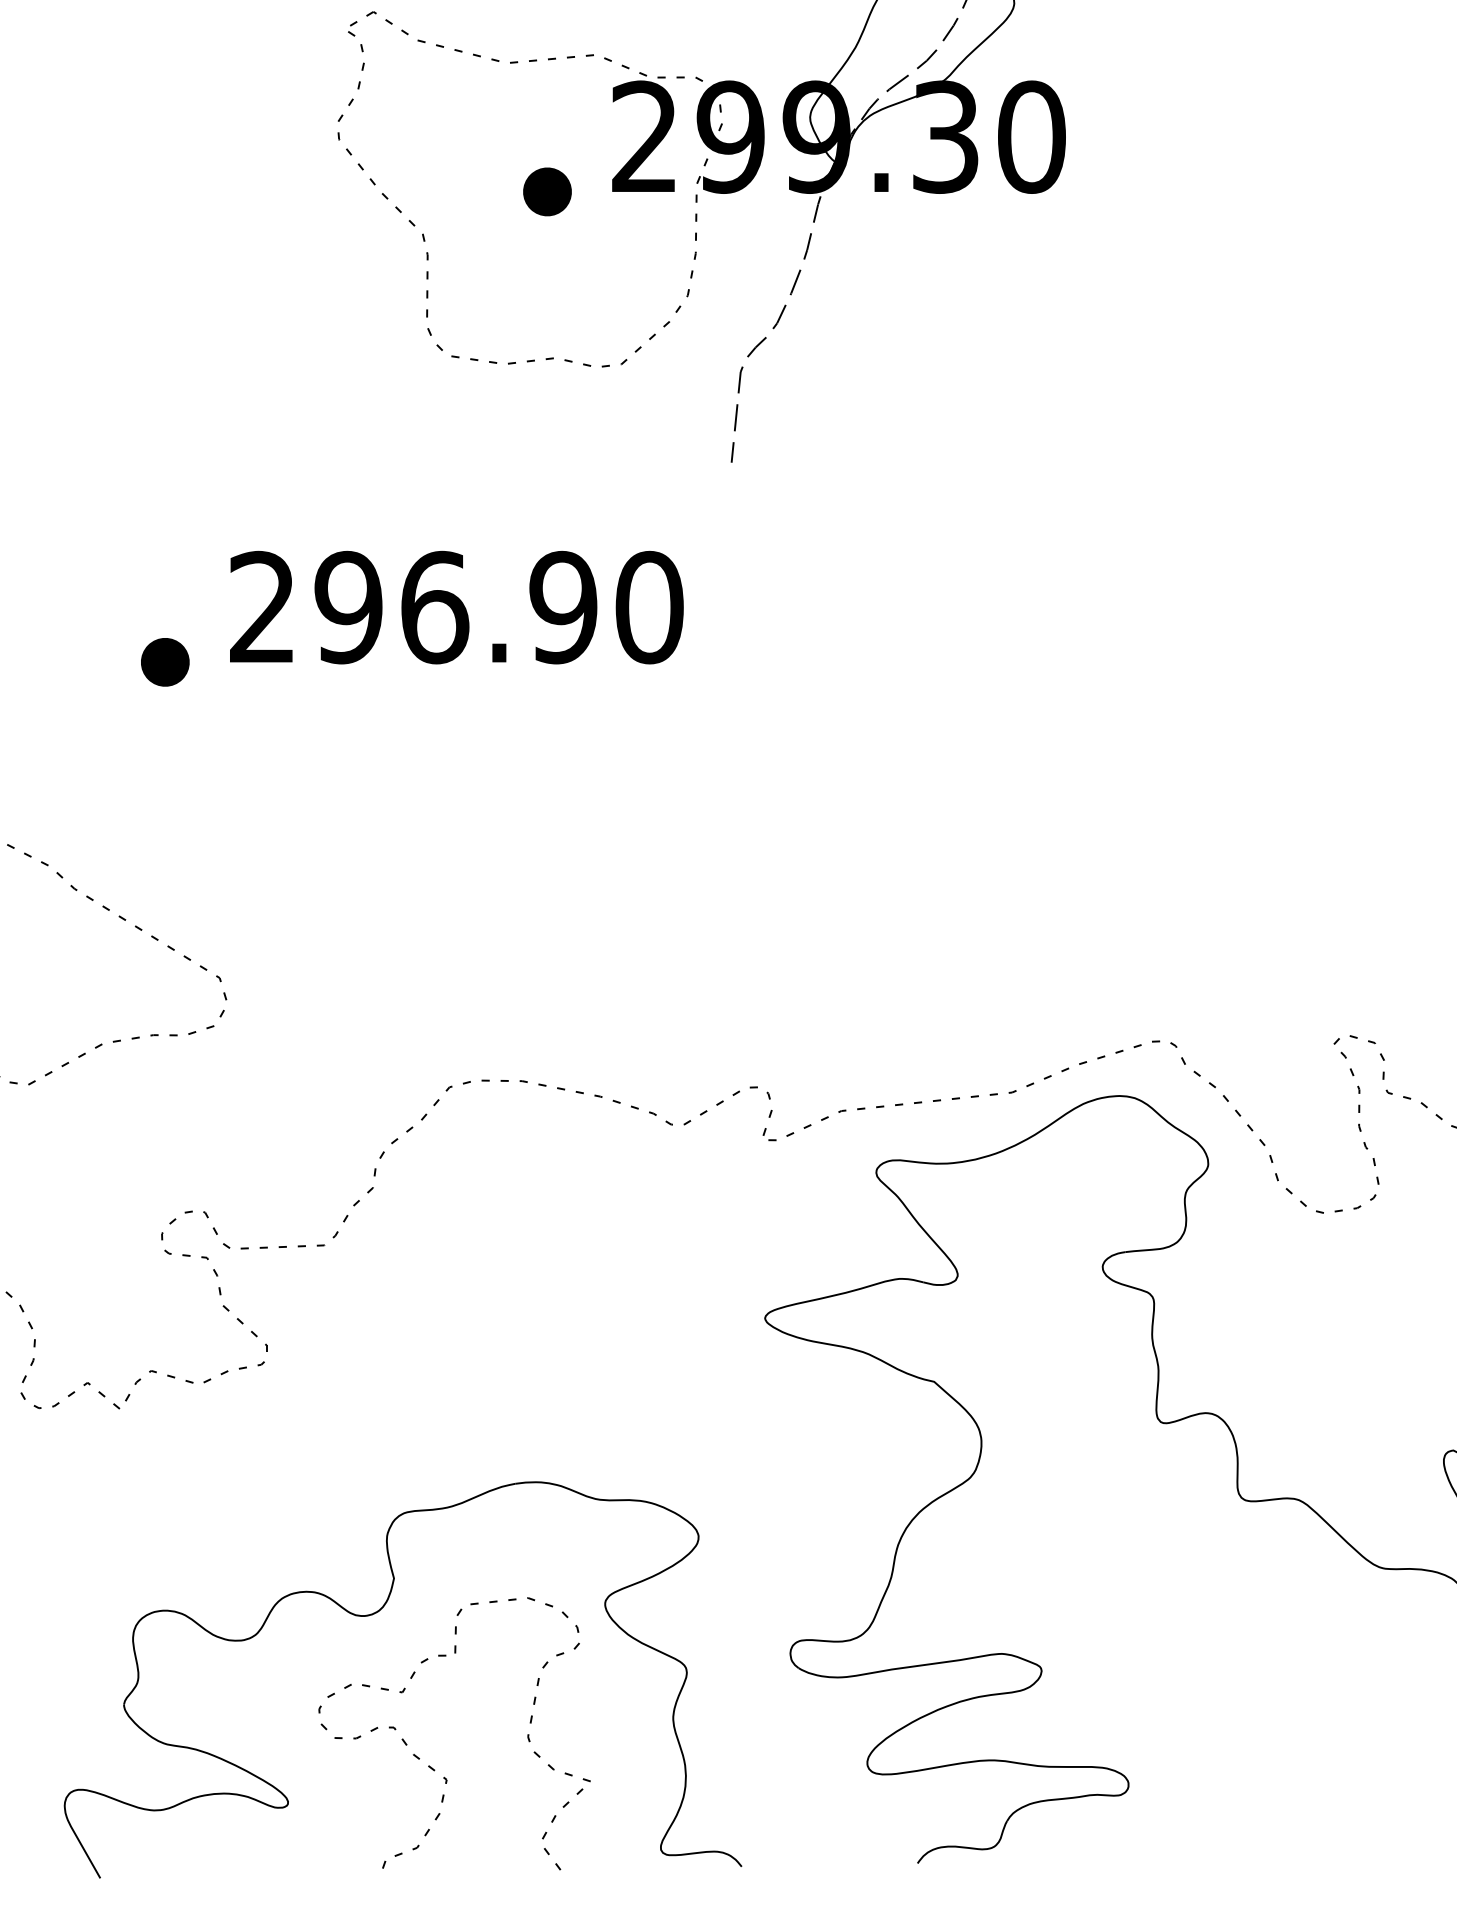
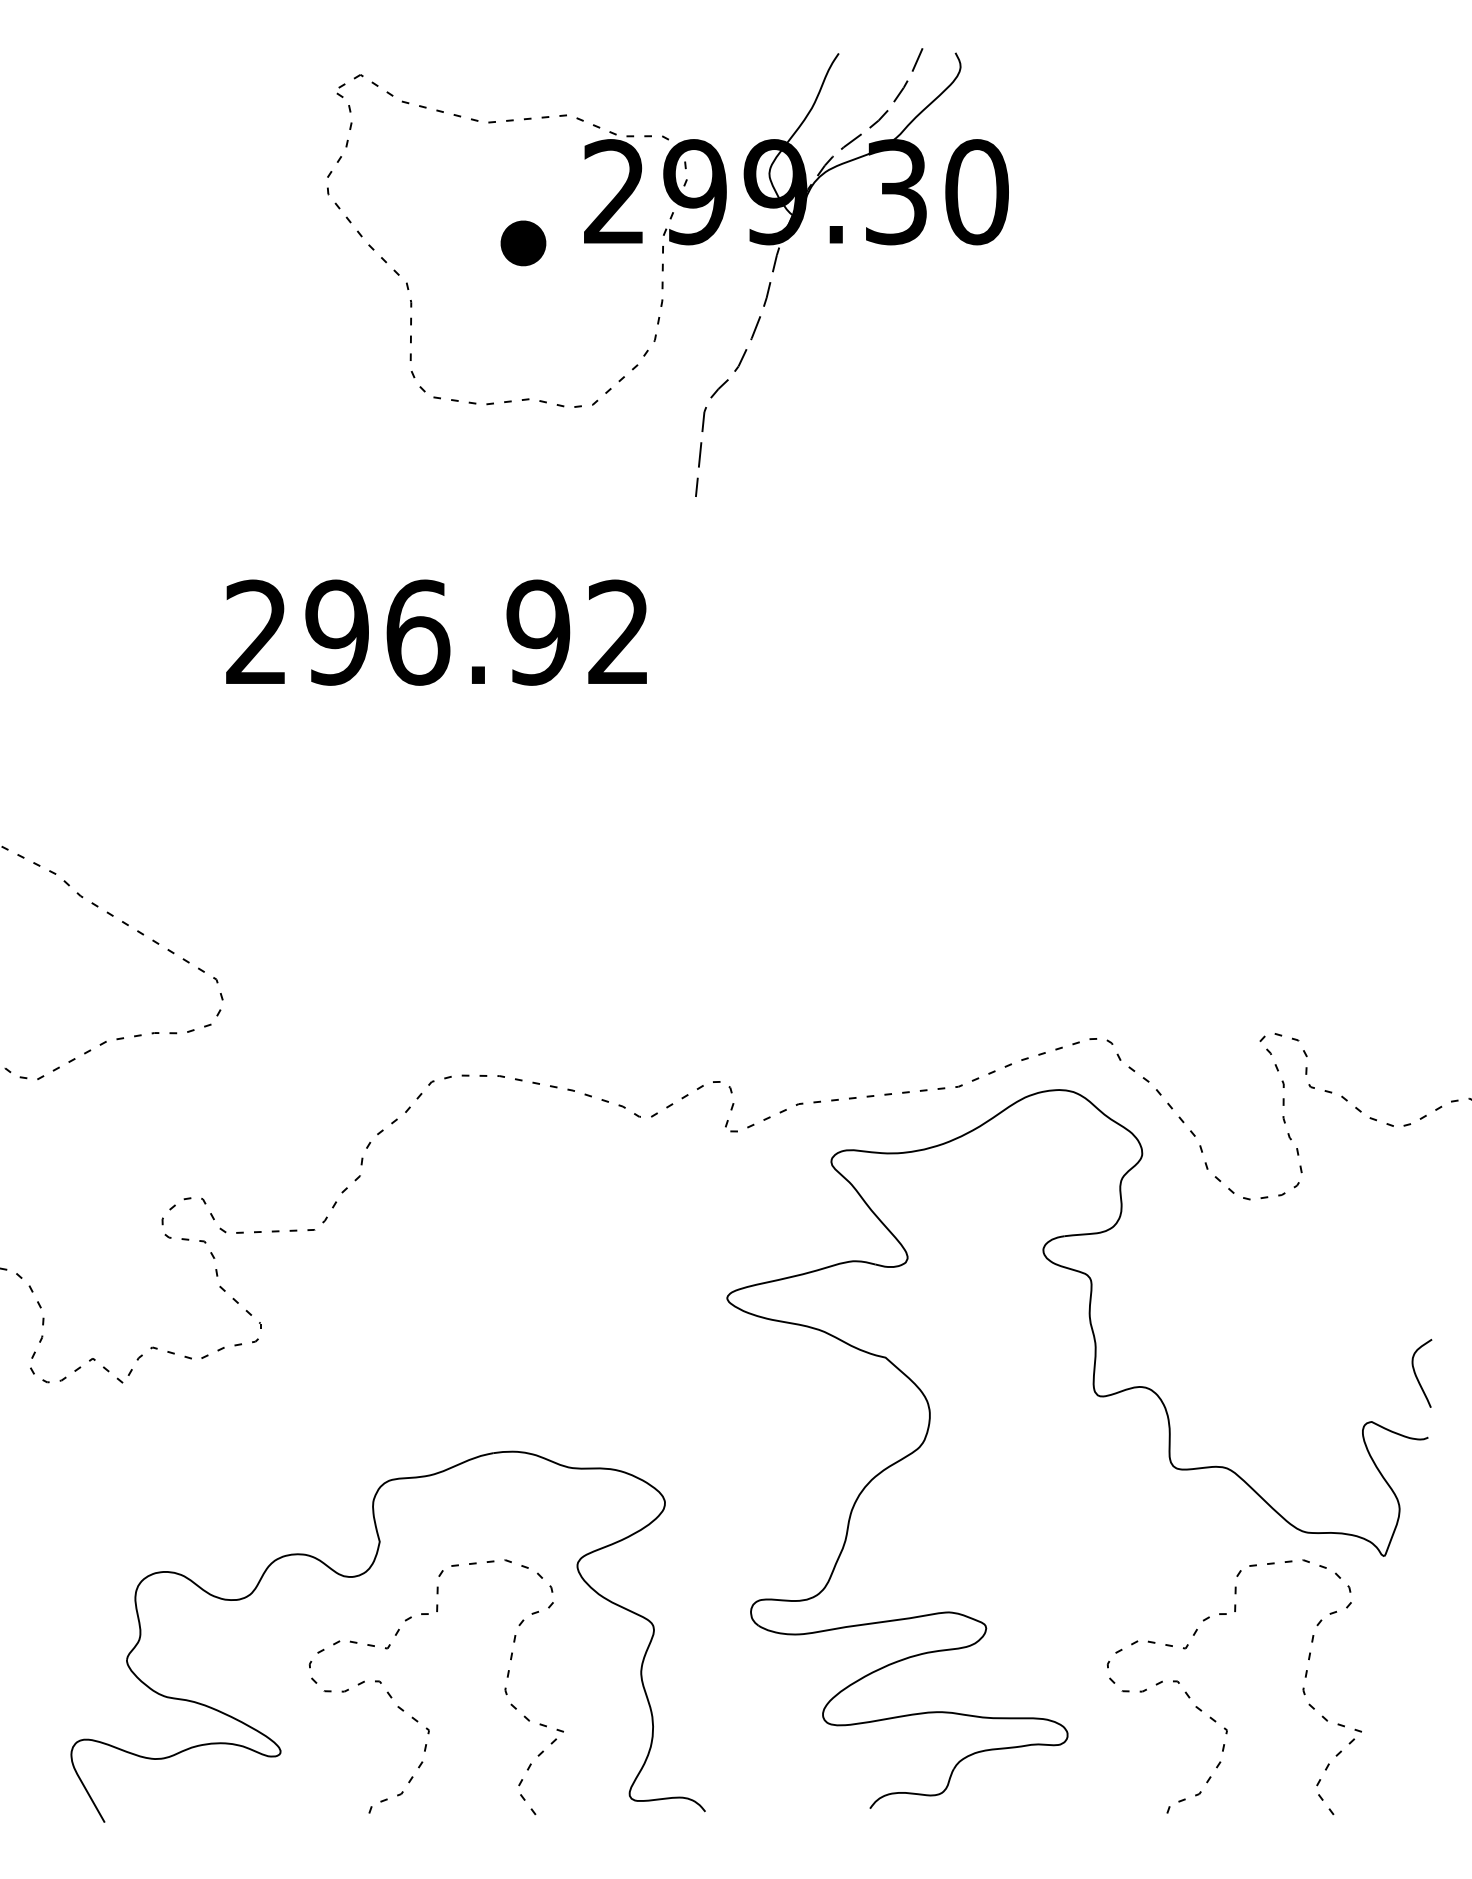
text: (650, 607) -> (619, 632), 296.90 -> 296.92
part: (165, 661) -> (165, 683), removed
curve: (1284, 1767) -> (1213, 1718), added

